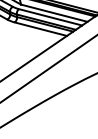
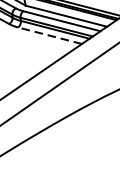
line: (40, 29) -> (49, 36), solid -> dashed

